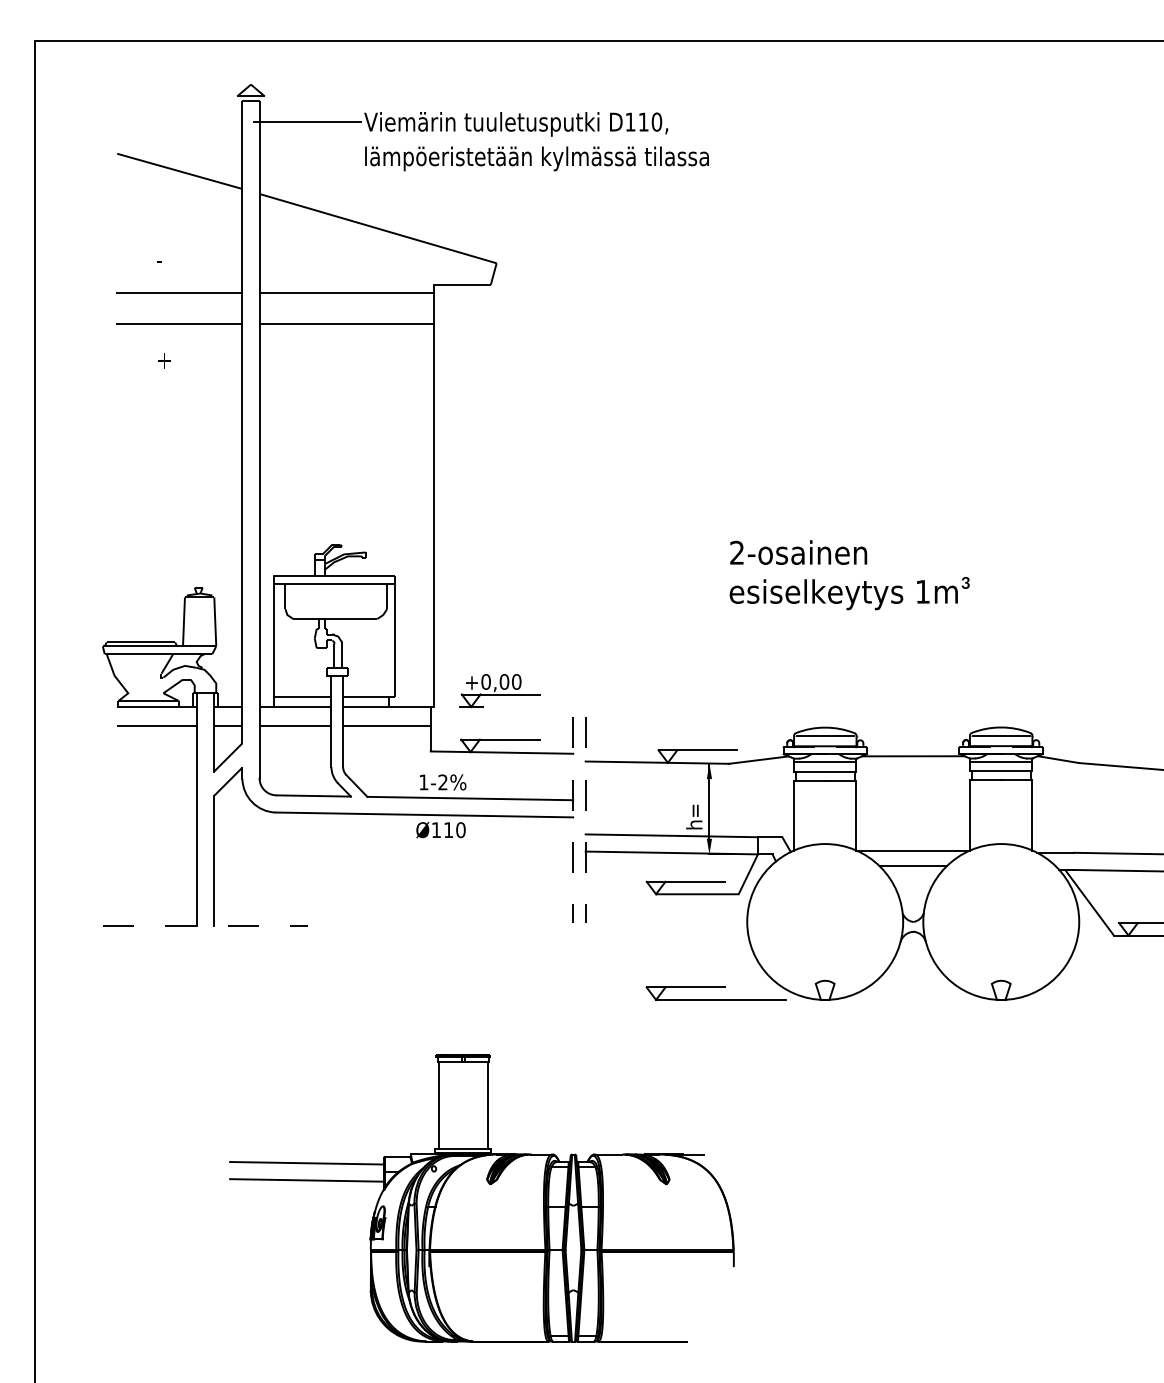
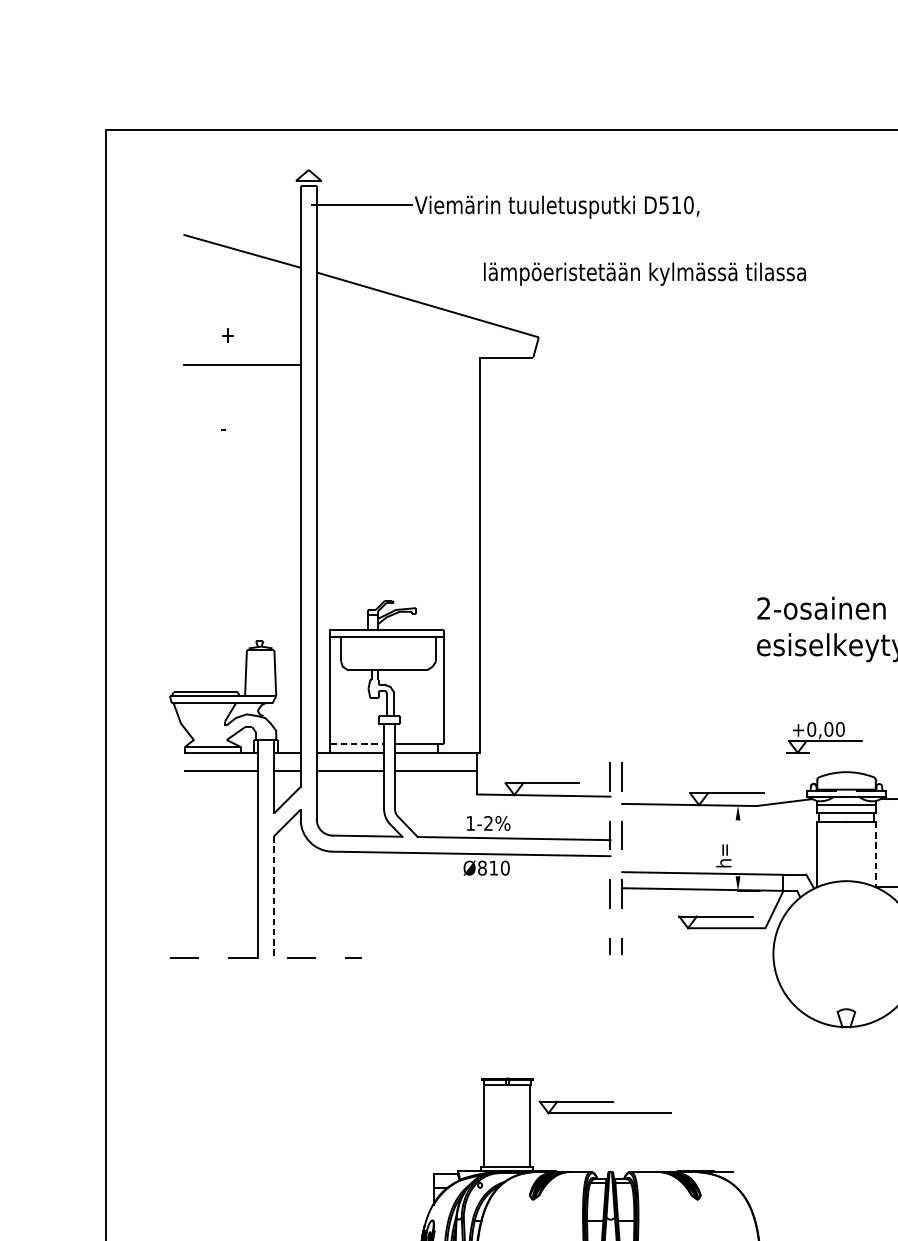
text: (630, 121) -> (664, 204), D110, -> D510,
text: (536, 158) -> (644, 273), moved
text: (163, 260) -> (226, 334), - -> +
line: (346, 293) -> (398, 365), removed
line: (179, 324) -> (241, 394), removed
line: (346, 324) -> (398, 394), removed
text: (163, 360) -> (226, 428), + -> -
part: (499, 691) -> (824, 738), moved
line: (302, 697) -> (356, 743), solid -> dashed
line: (824, 735) -> (845, 779), removed
line: (709, 800) -> (738, 840), removed
line: (856, 816) -> (875, 855), solid -> dashed
text: (436, 830) -> (482, 868), Ø110 -> Ø810
line: (214, 861) -> (274, 897), solid -> dashed
part: (715, 993) -> (604, 1107), moved
line: (307, 1163) -> (361, 1180), removed
line: (307, 1180) -> (361, 1196), removed

